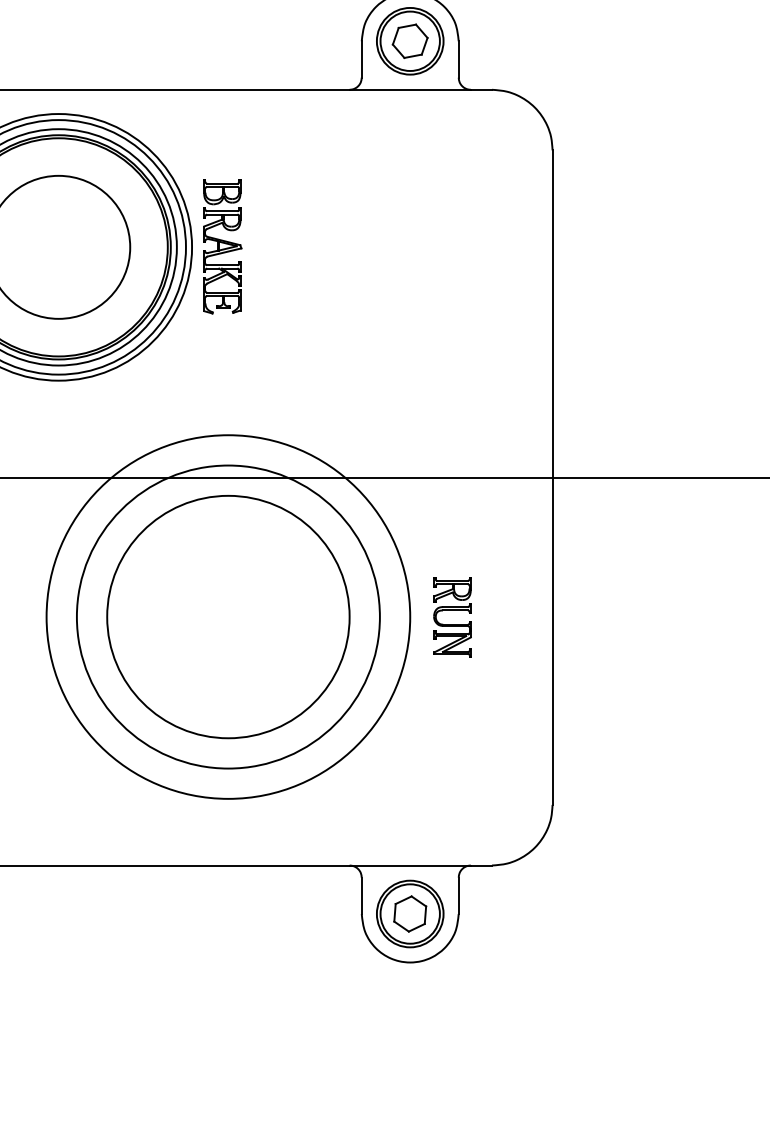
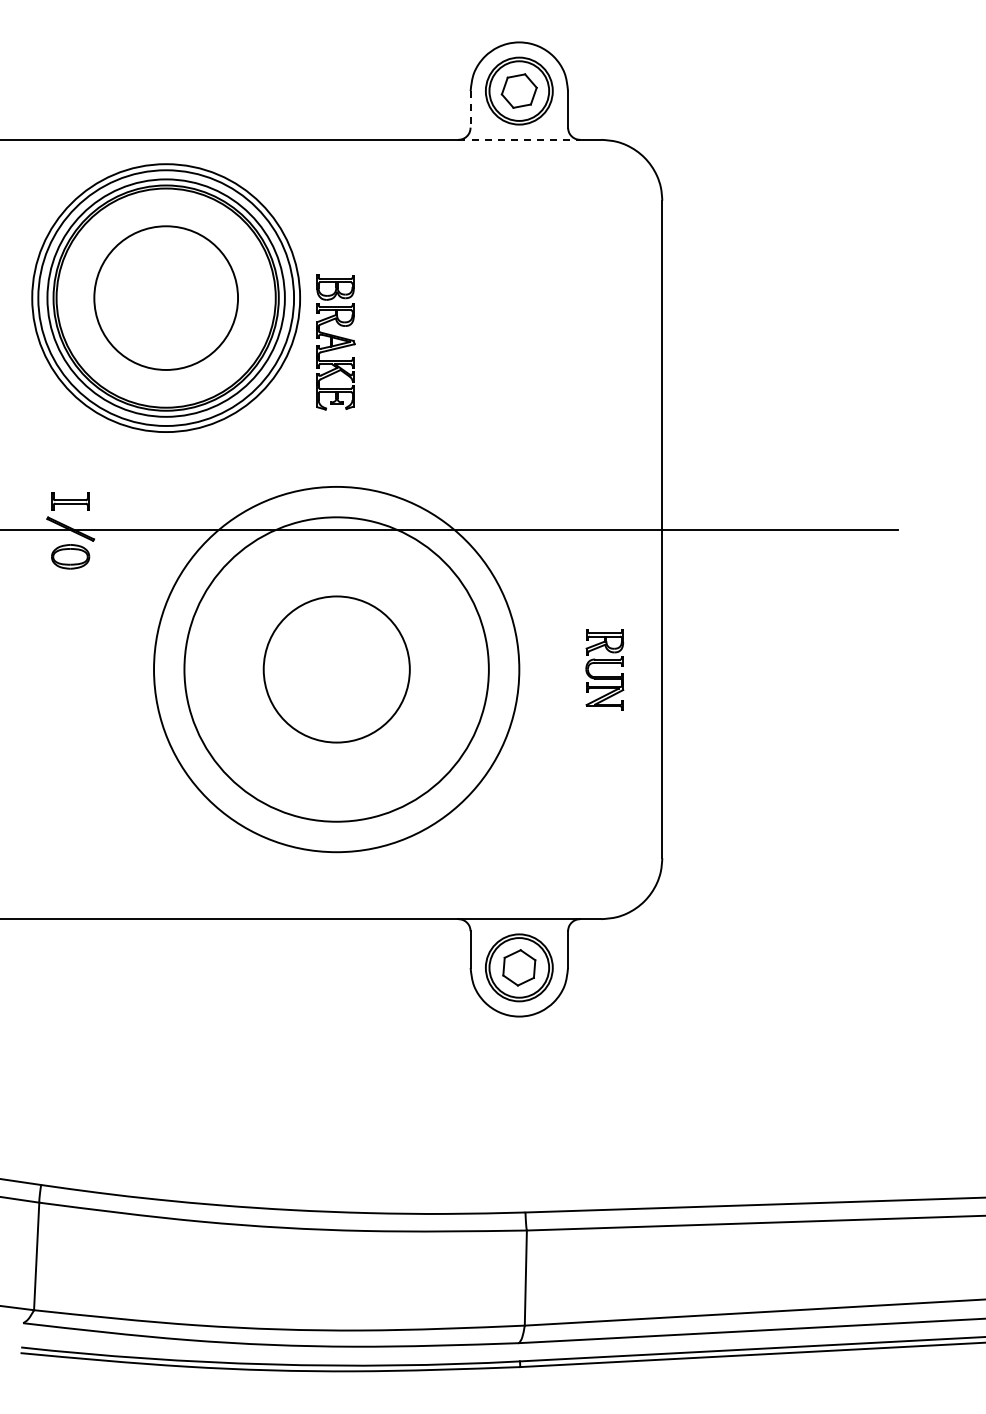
line: (361, 59) -> (470, 109), solid -> dashed
line: (410, 89) -> (519, 139), solid -> dashed
part: (222, 246) -> (335, 342), moved
circle: (228, 617) -> (336, 669), size x0.6
part: (452, 617) -> (604, 669), moved

